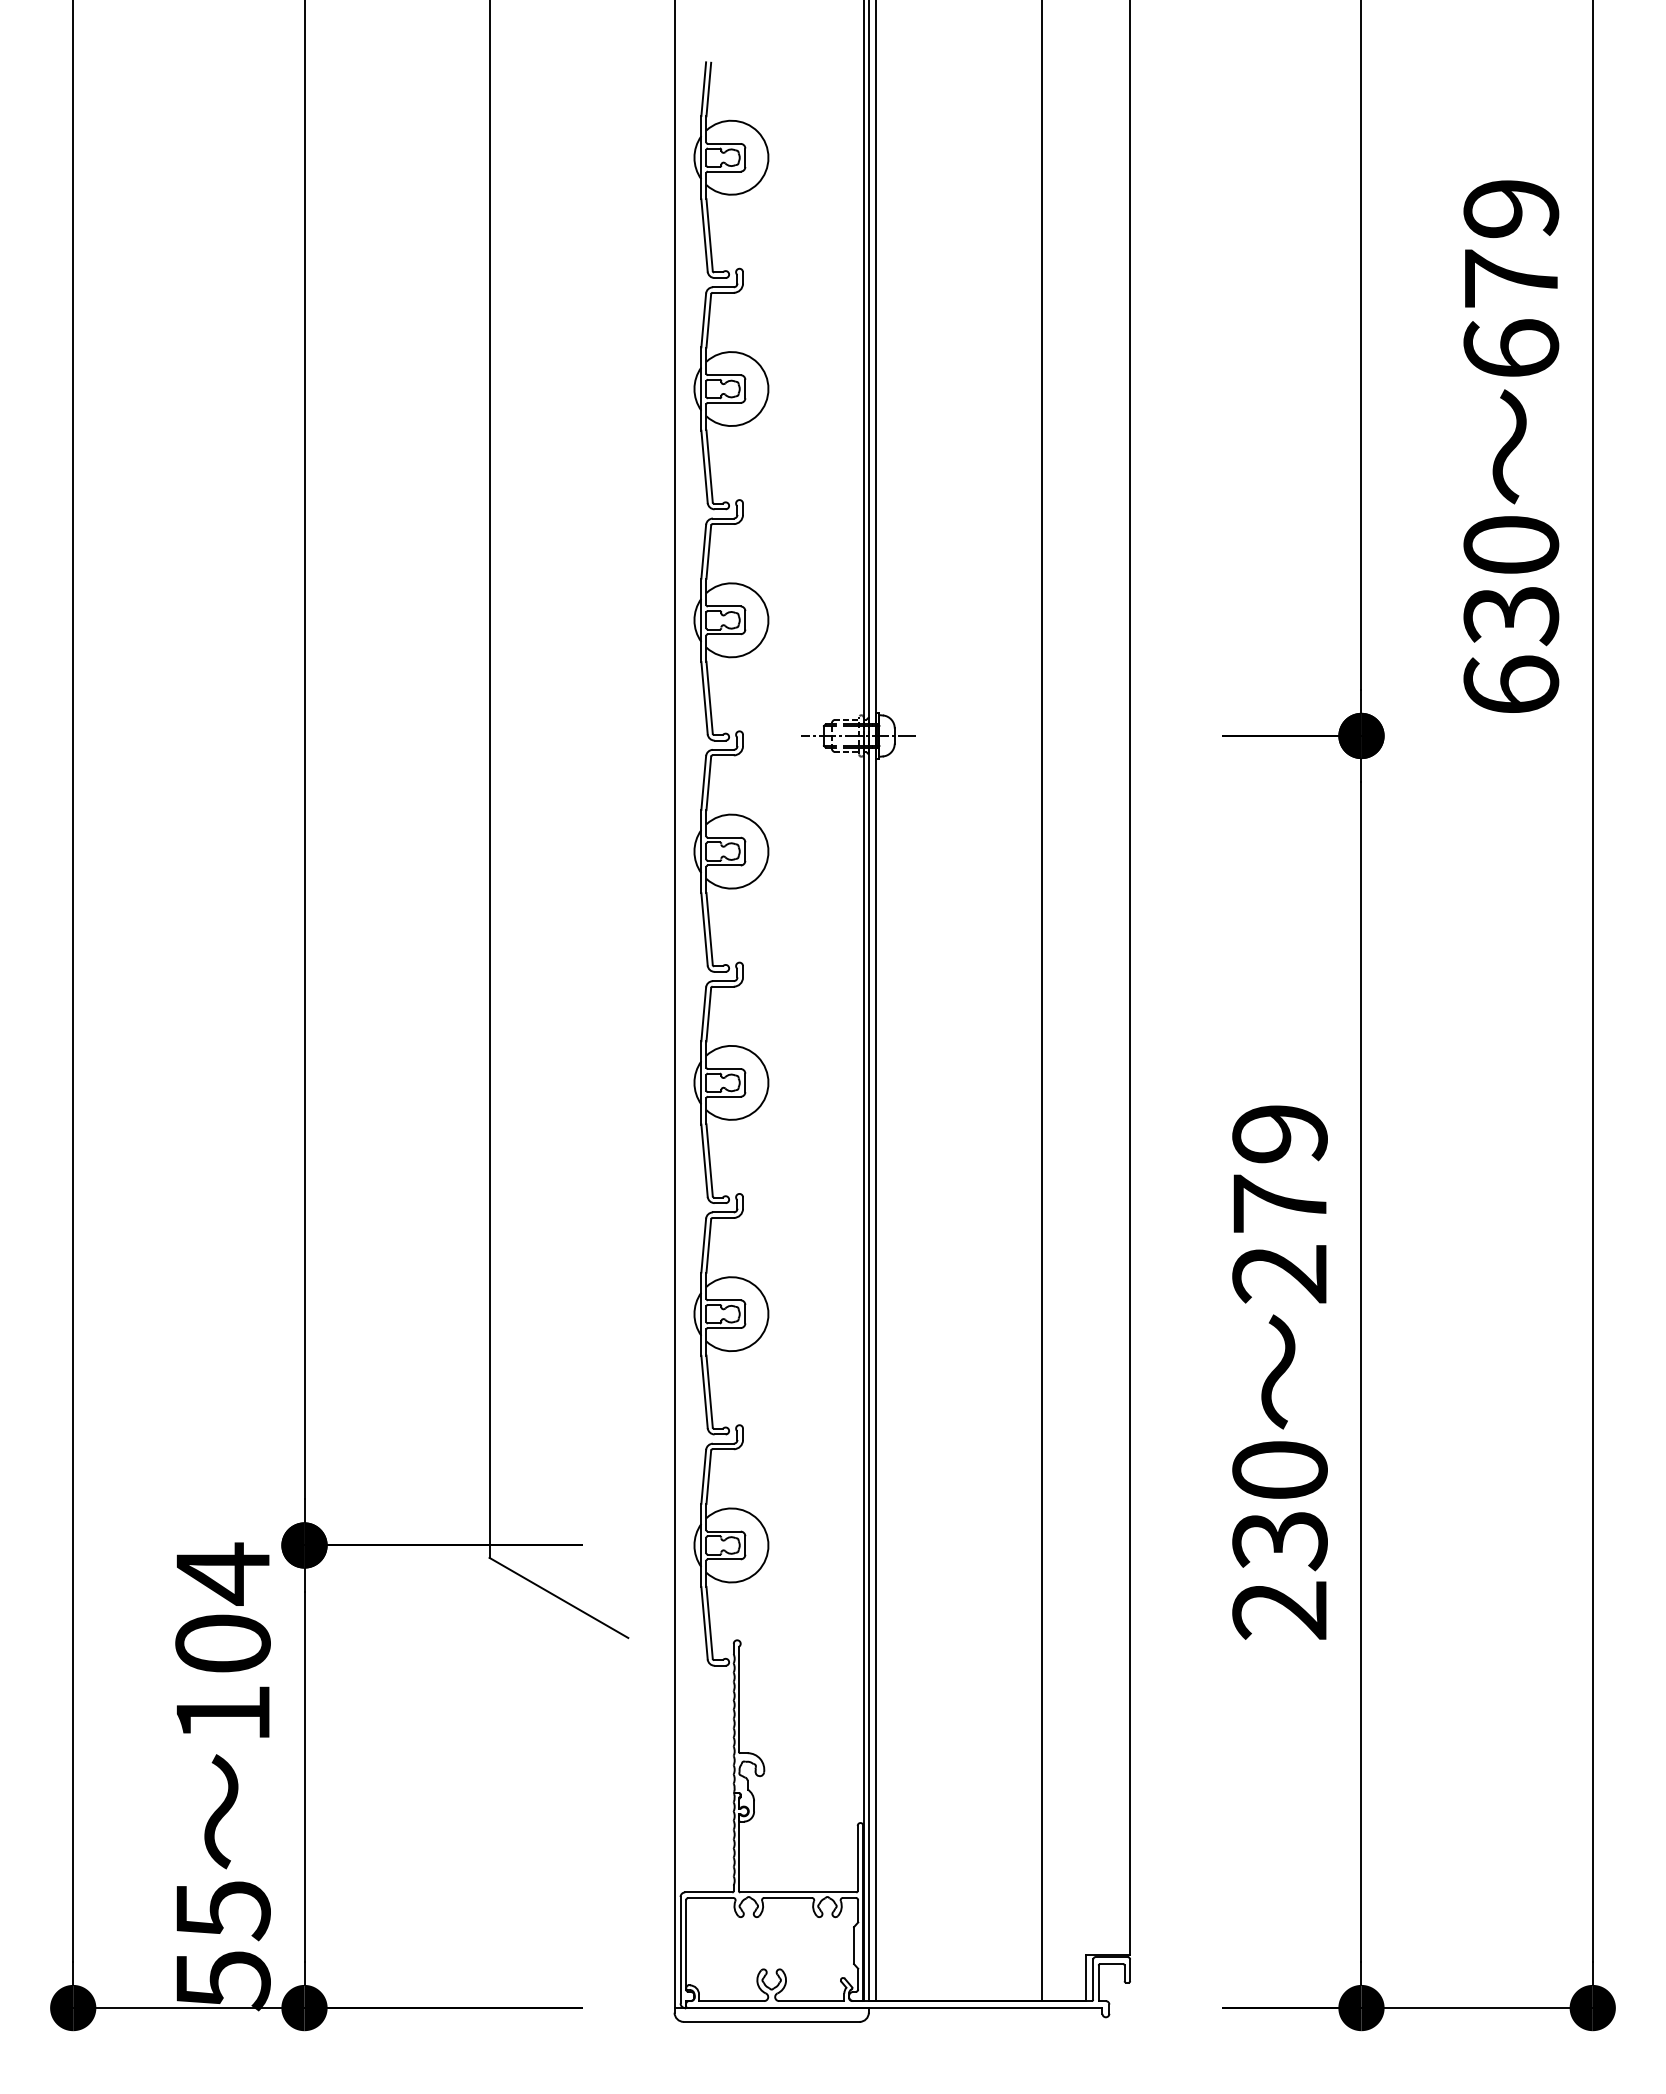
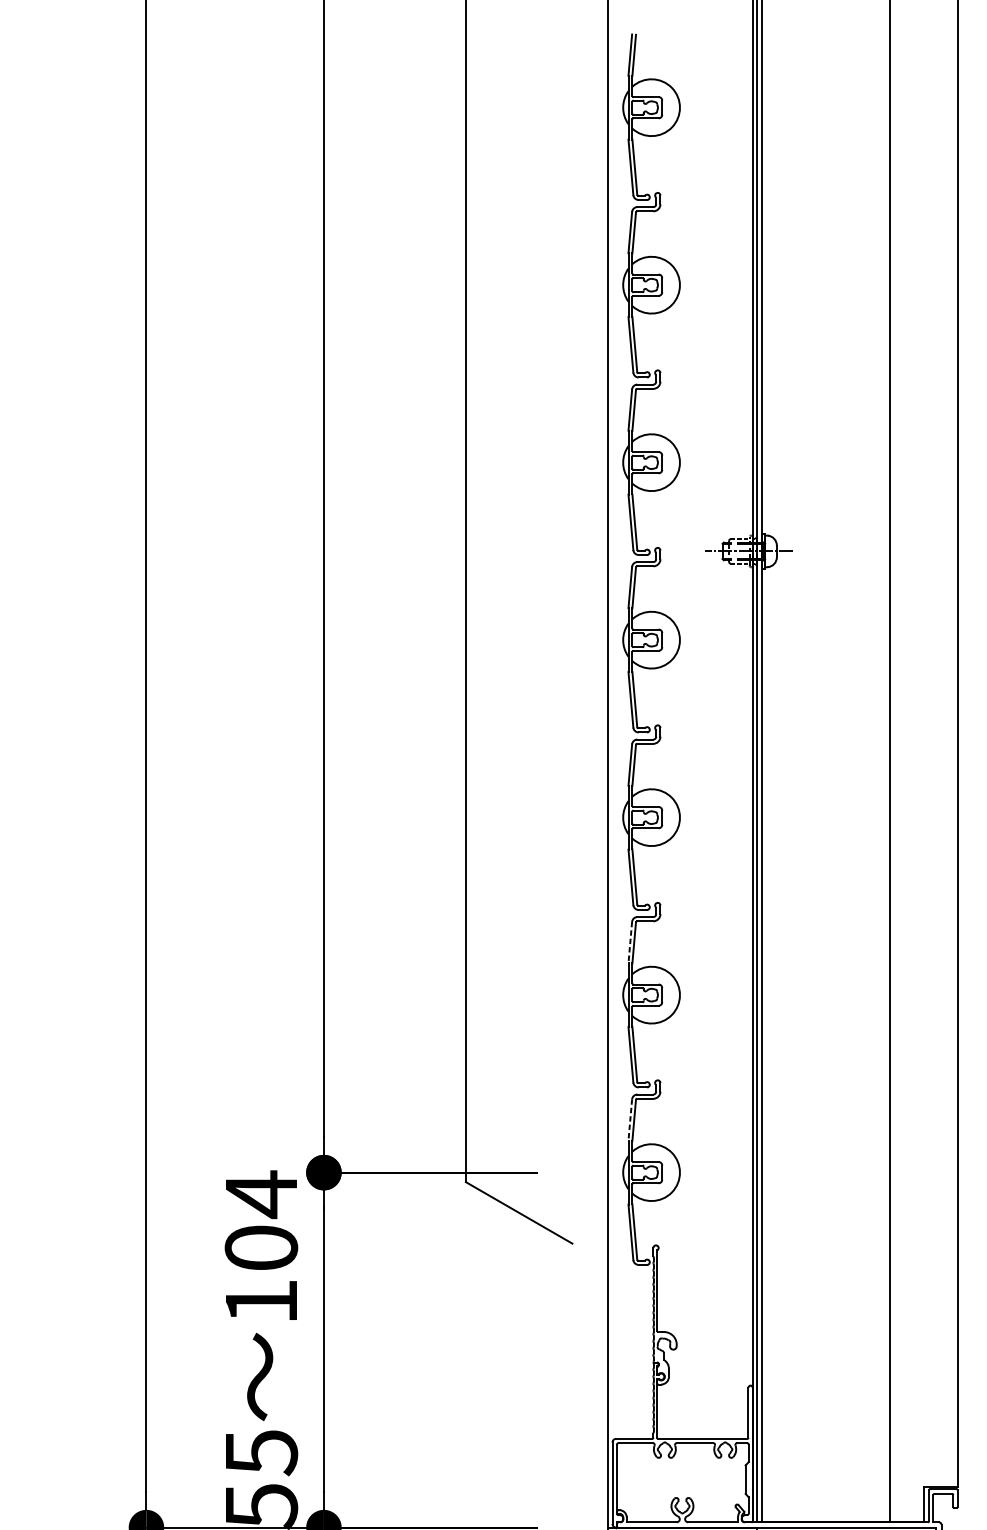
line: (703, 1245) -> (630, 942), solid -> dashed
line: (703, 1476) -> (630, 1119), solid -> dashed

